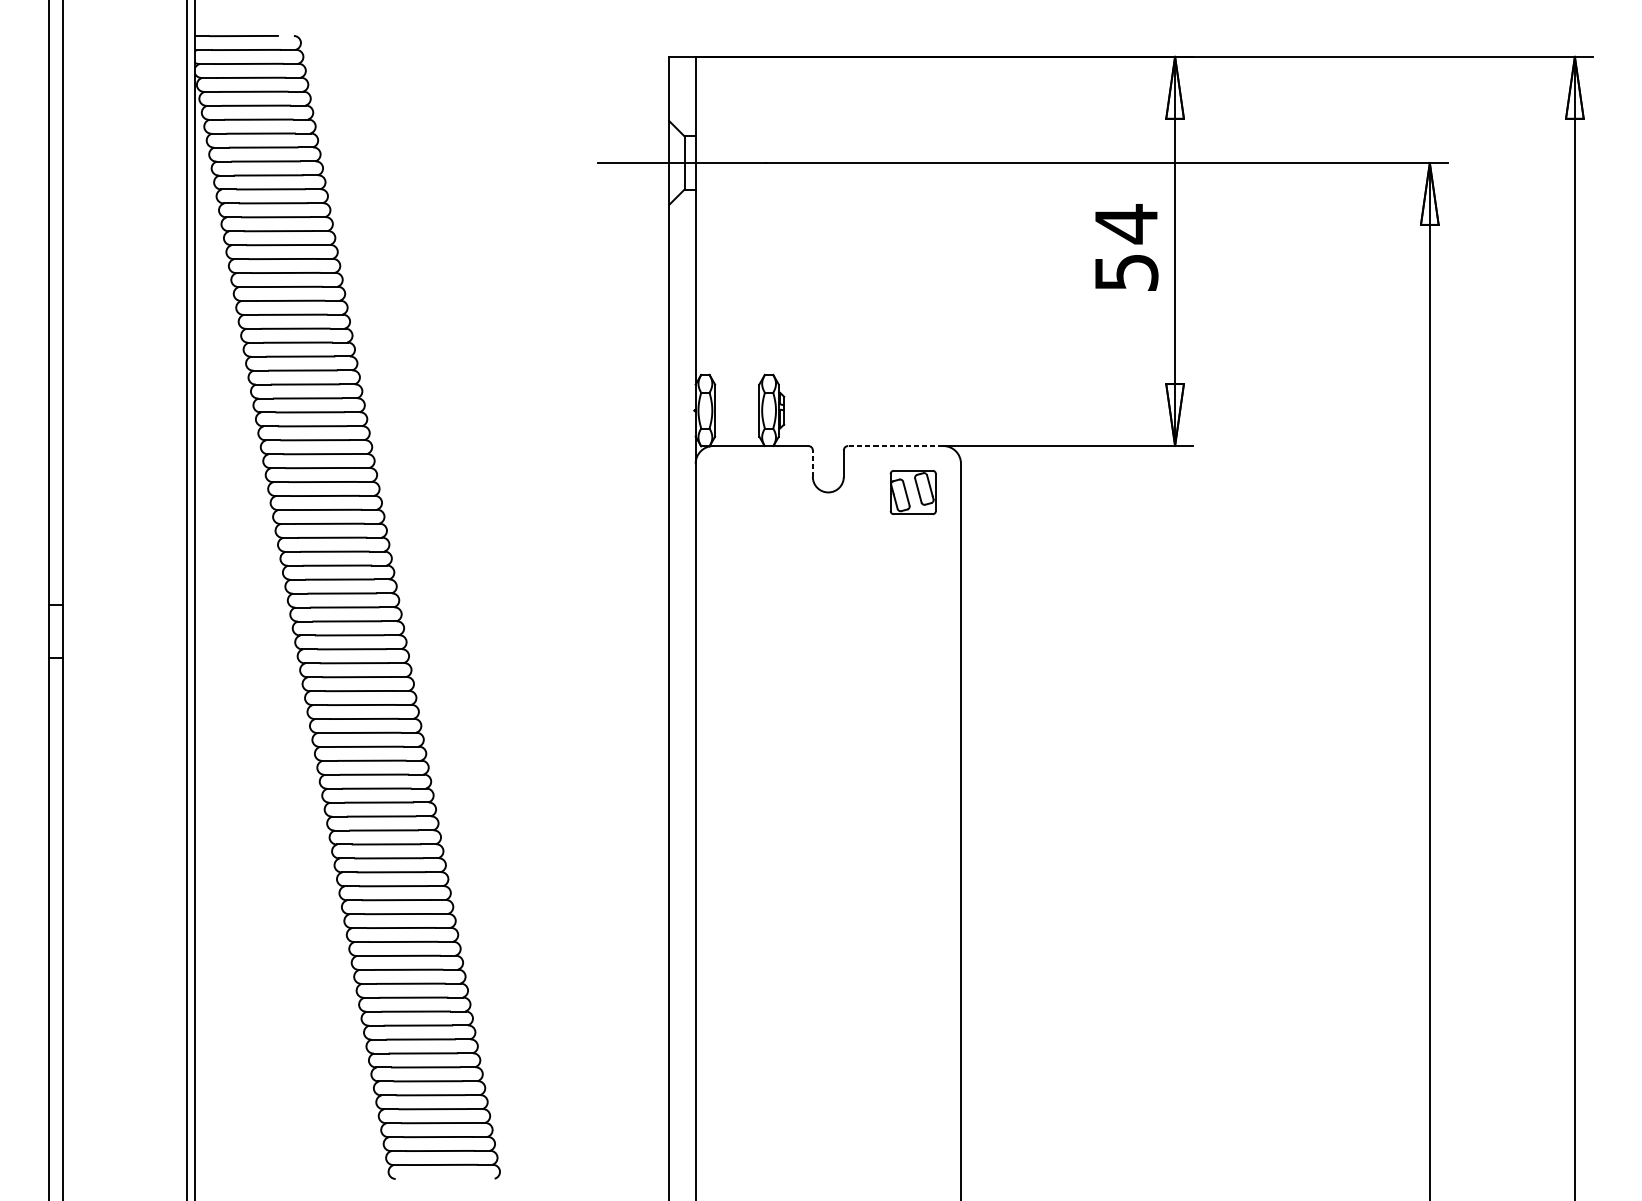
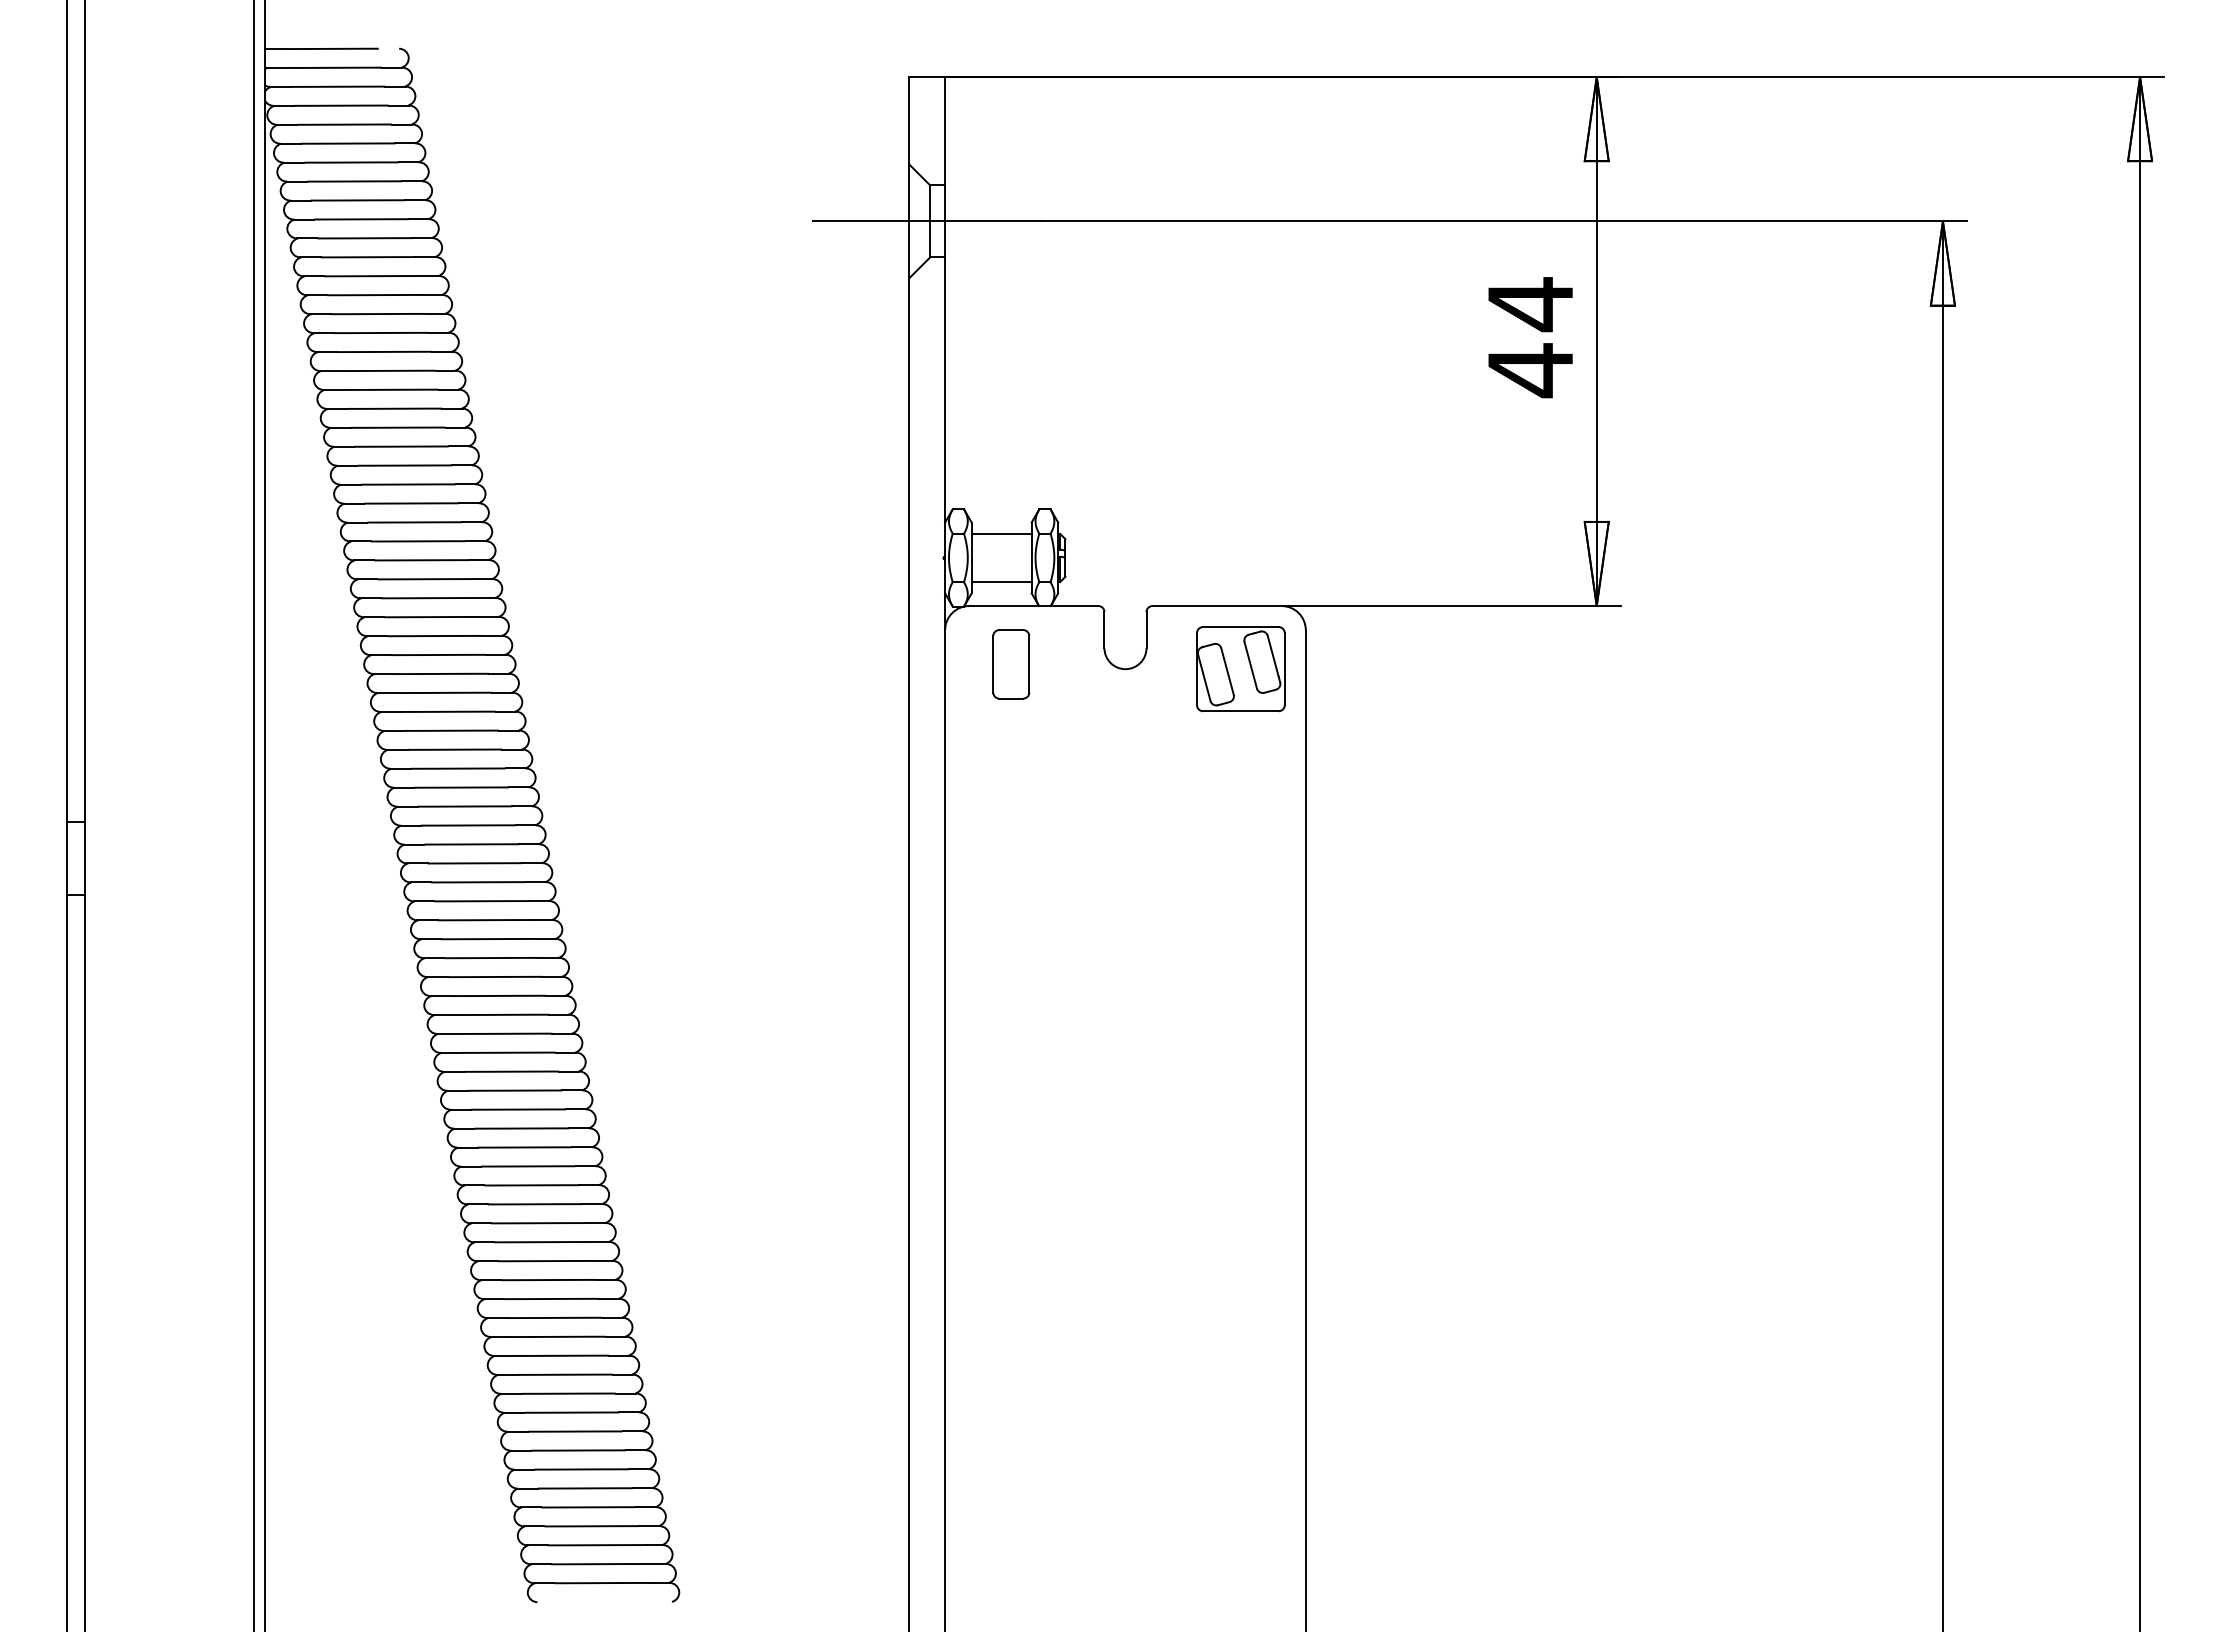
text: (1127, 272) -> (1531, 370), 54 -> 44
line: (737, 392) -> (1001, 533), added
line: (737, 428) -> (1001, 582), added
line: (896, 446) -> (1217, 606), dashed -> solid
line: (812, 463) -> (1104, 629), dashed -> solid
part: (744, 489) -> (1011, 664), added
part: (912, 492) -> (1240, 669), size x1.43

